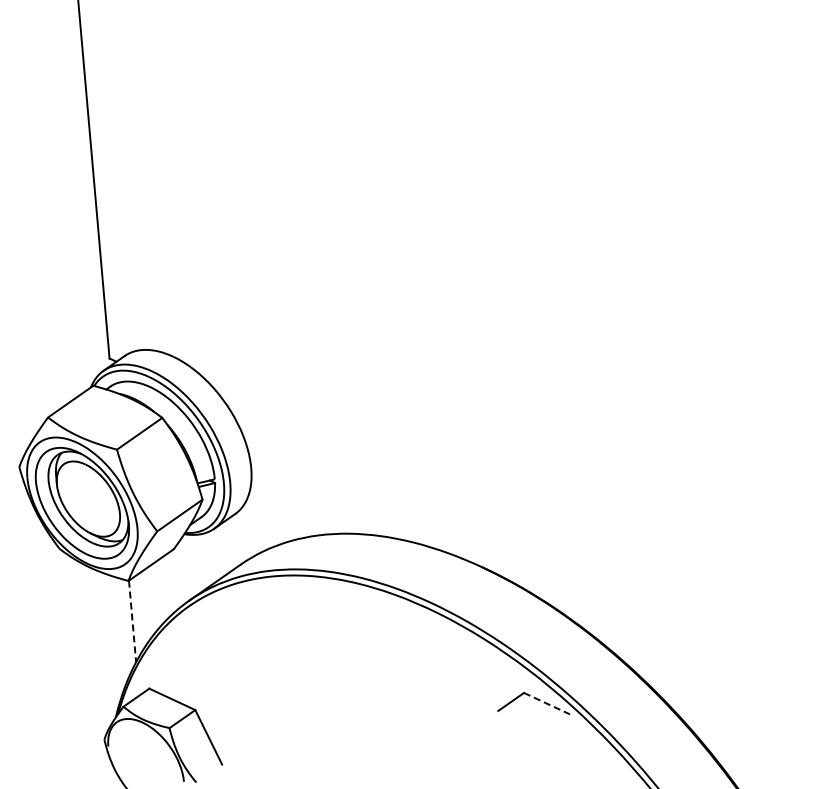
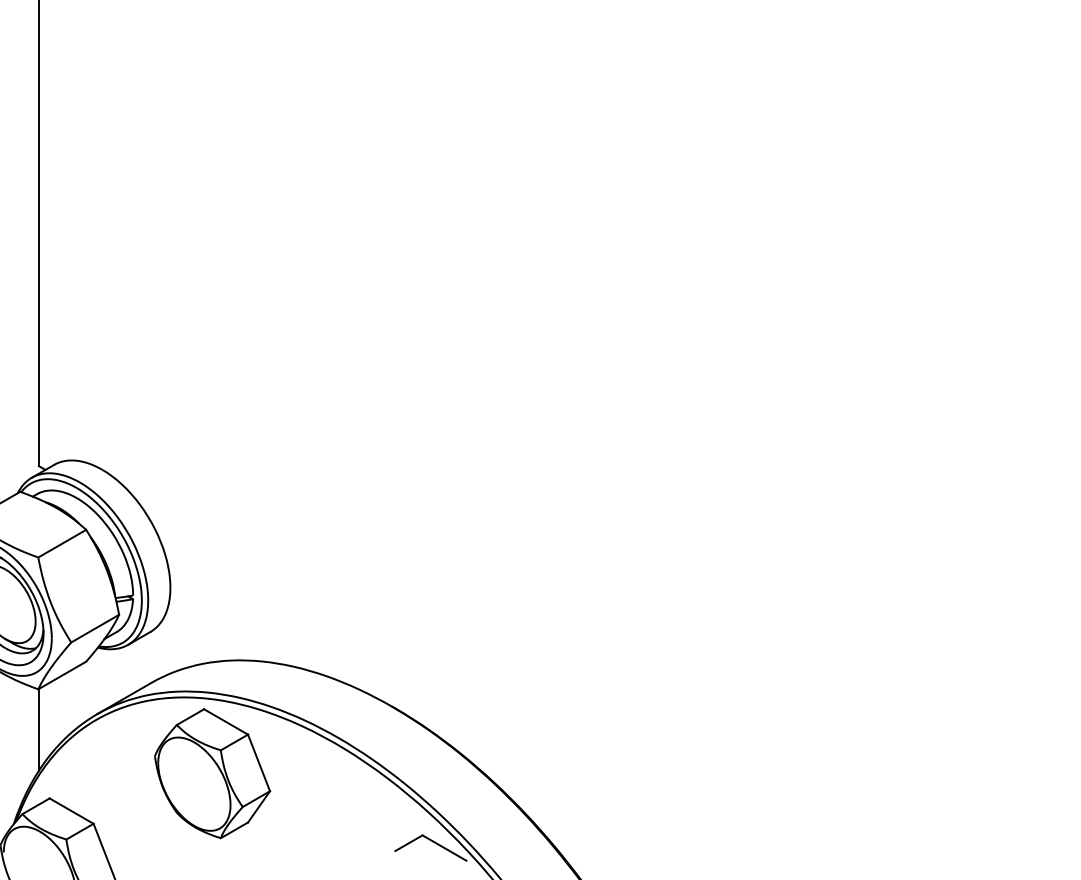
line: (132, 621) -> (38, 730), dashed -> solid
part: (309, 649) -> (212, 773), added
line: (547, 704) -> (444, 848), dashed -> solid

